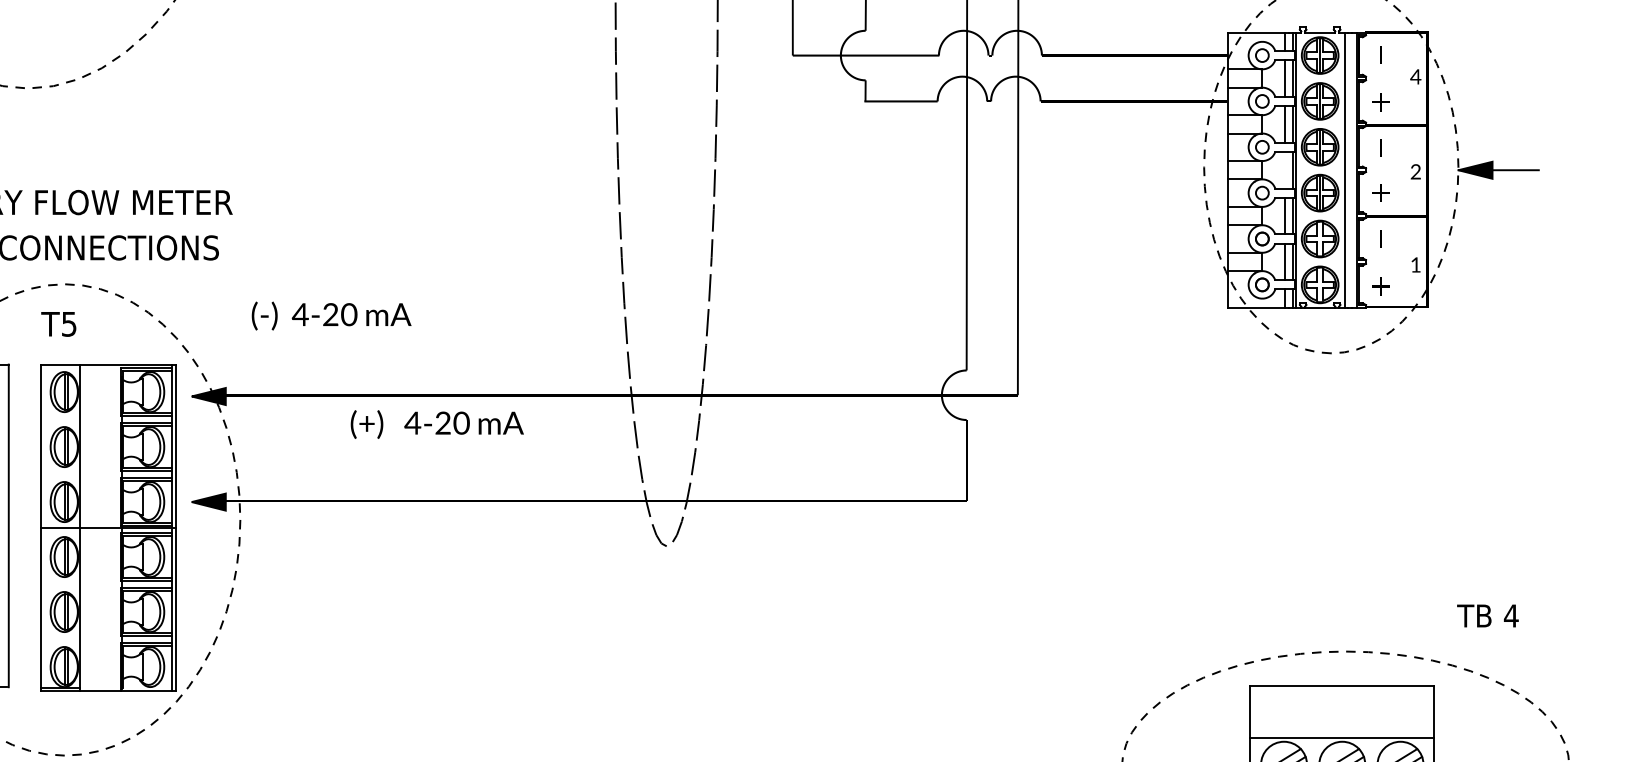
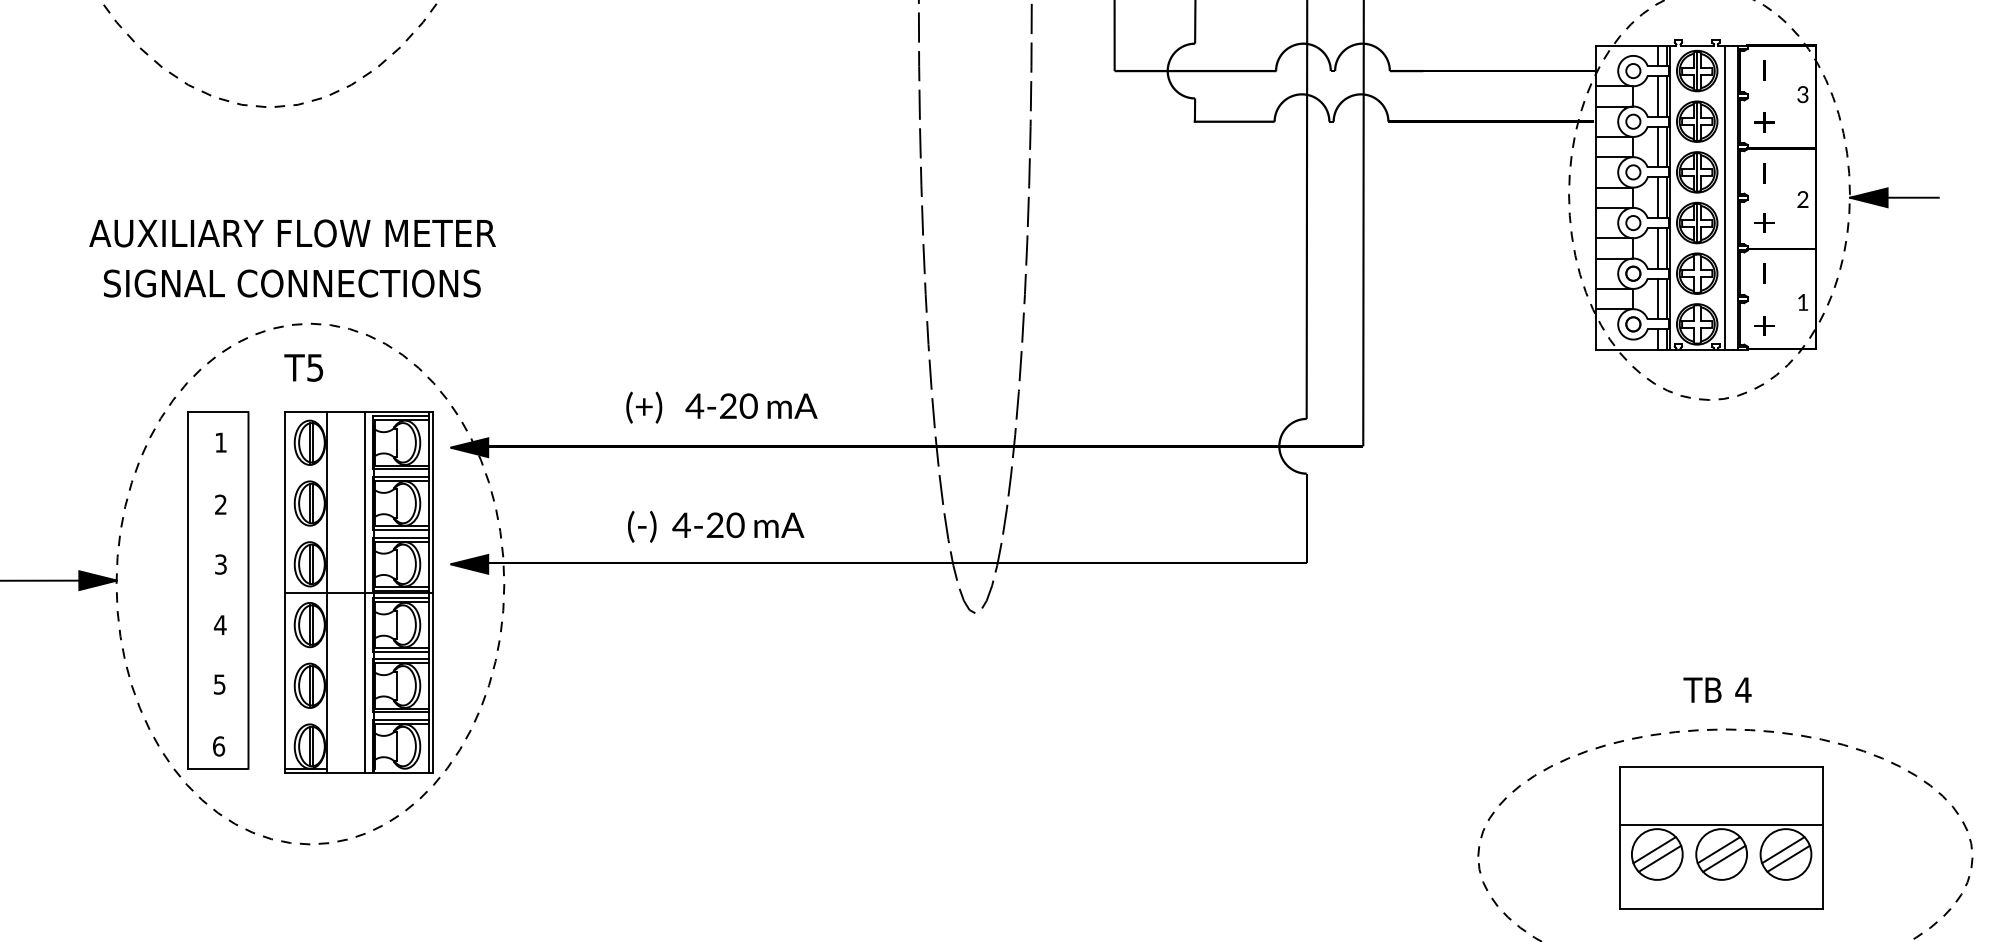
text: (1415, 76) -> (1802, 94), 4 -> 3
line: (1284, 170) -> (1657, 197), added
text: (331, 315) -> (716, 526), moved
text: (436, 424) -> (721, 407), moved
line: (114, 527) -> (365, 592), added
text: (1487, 615) -> (1717, 689), moved

